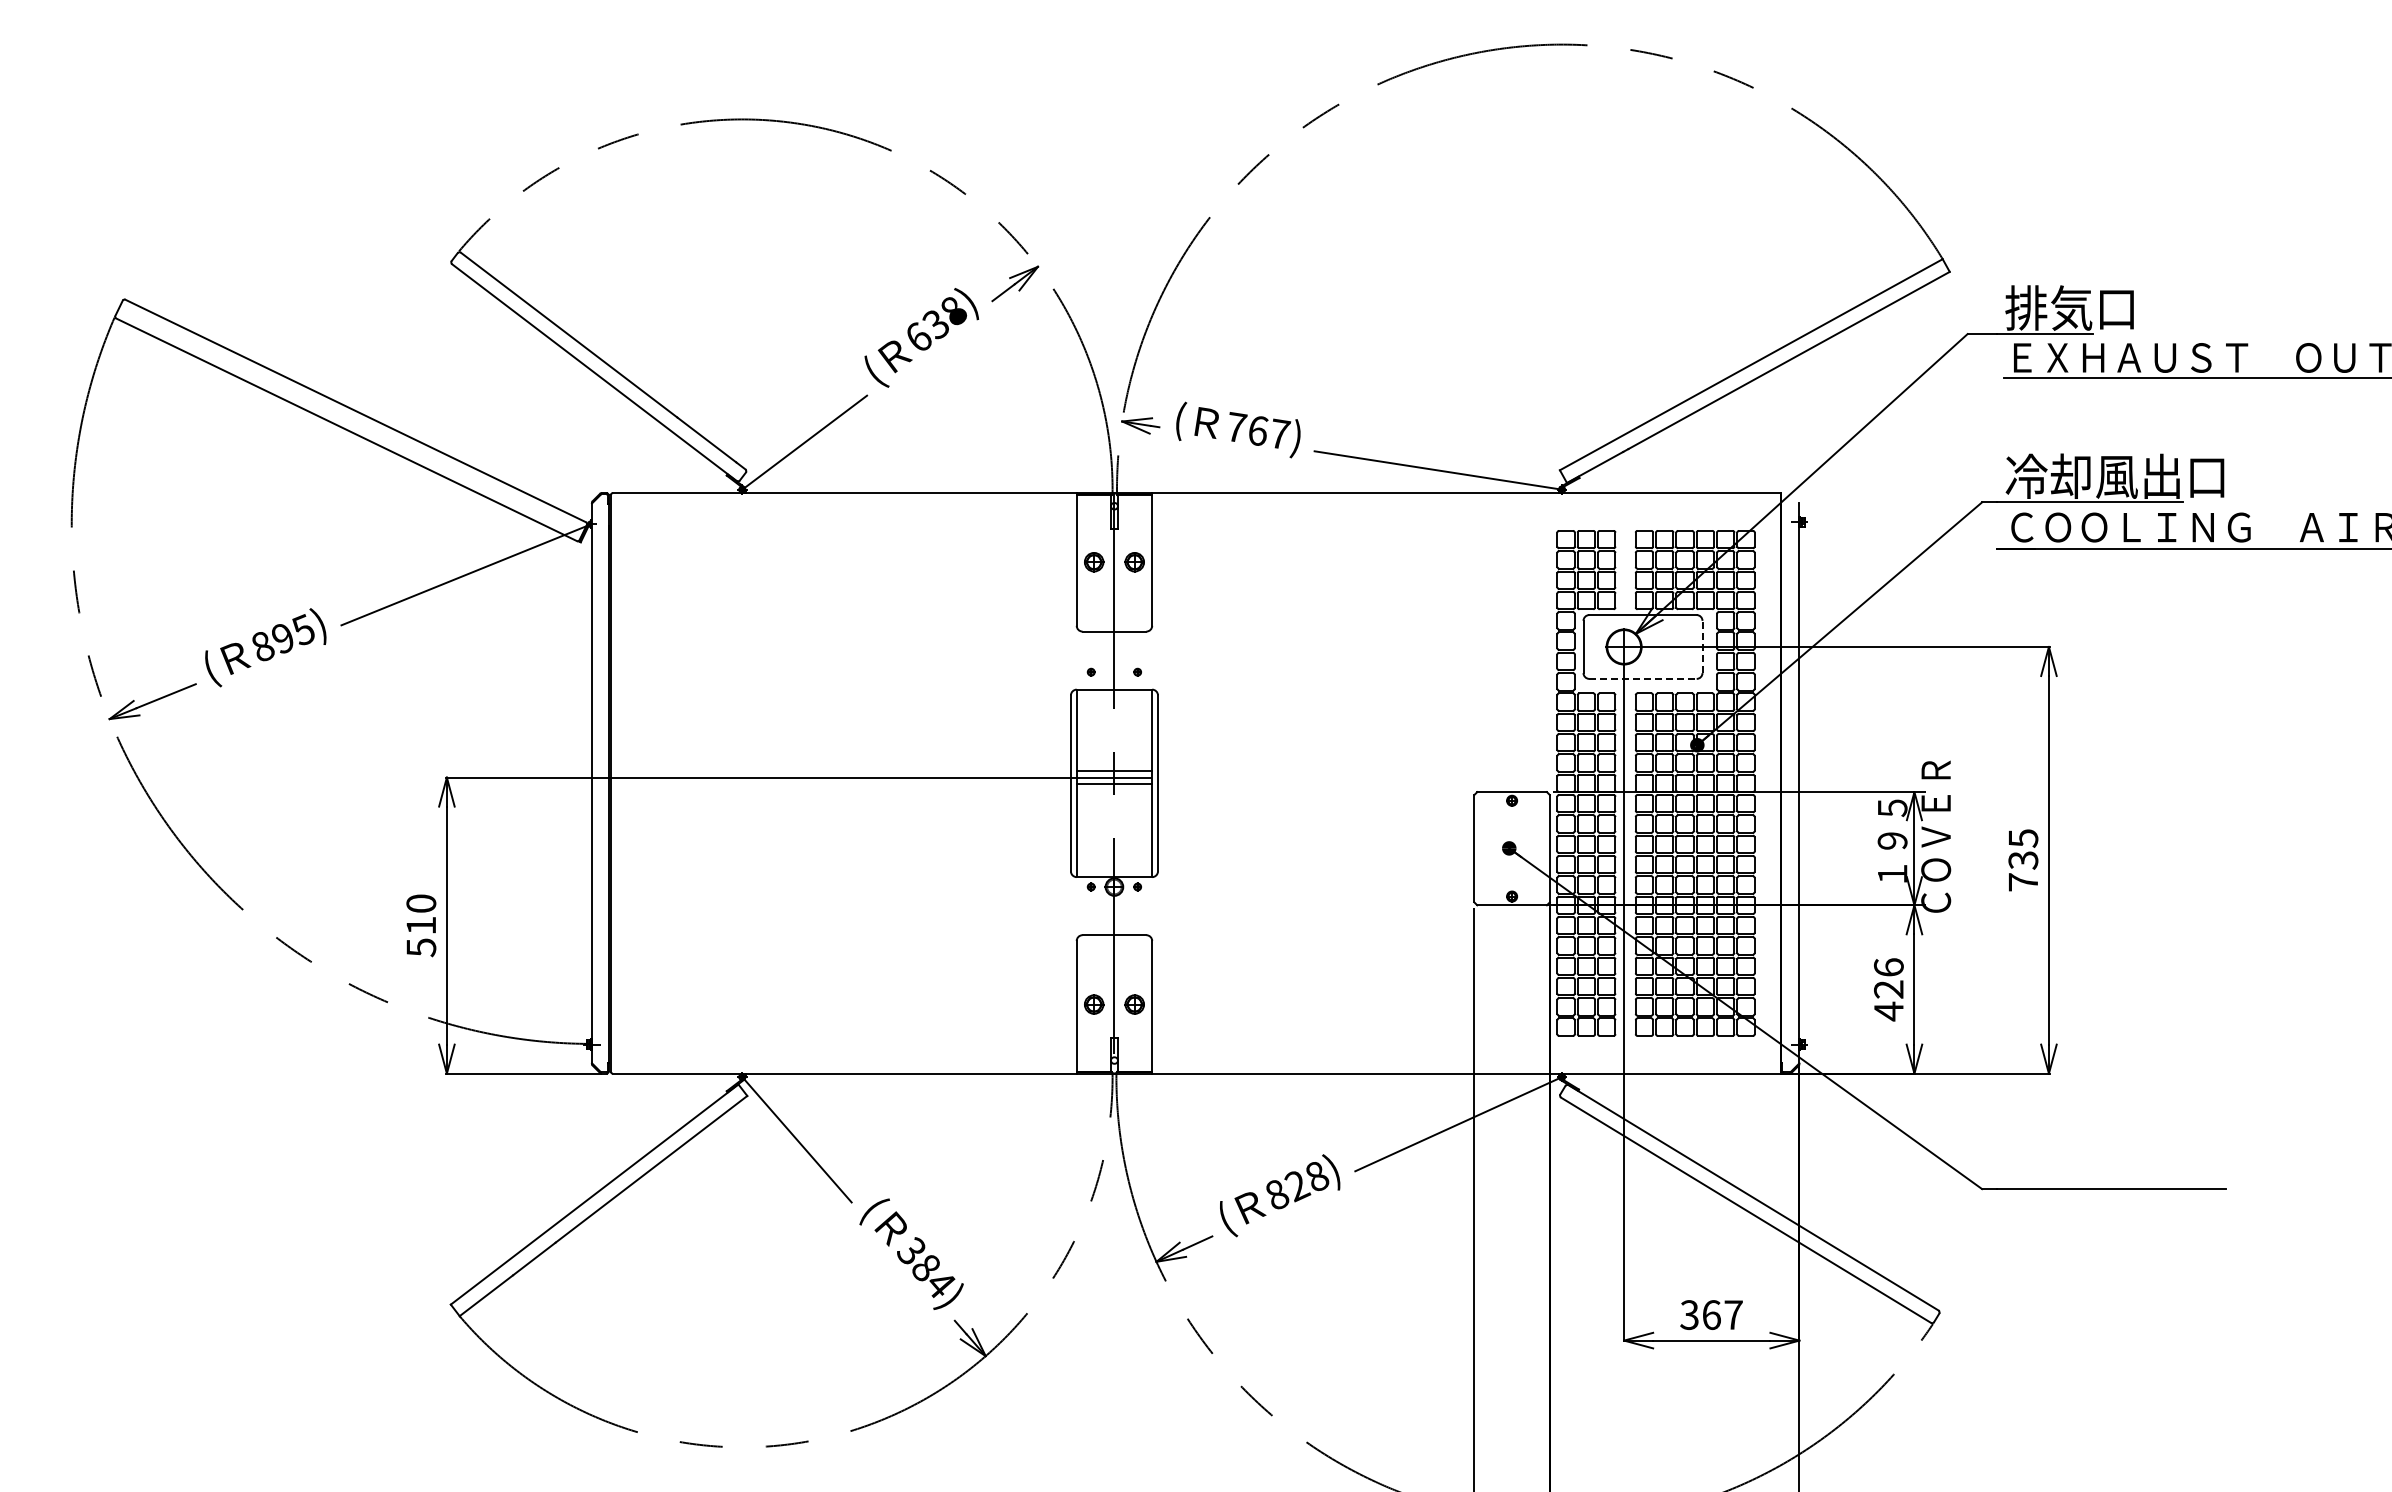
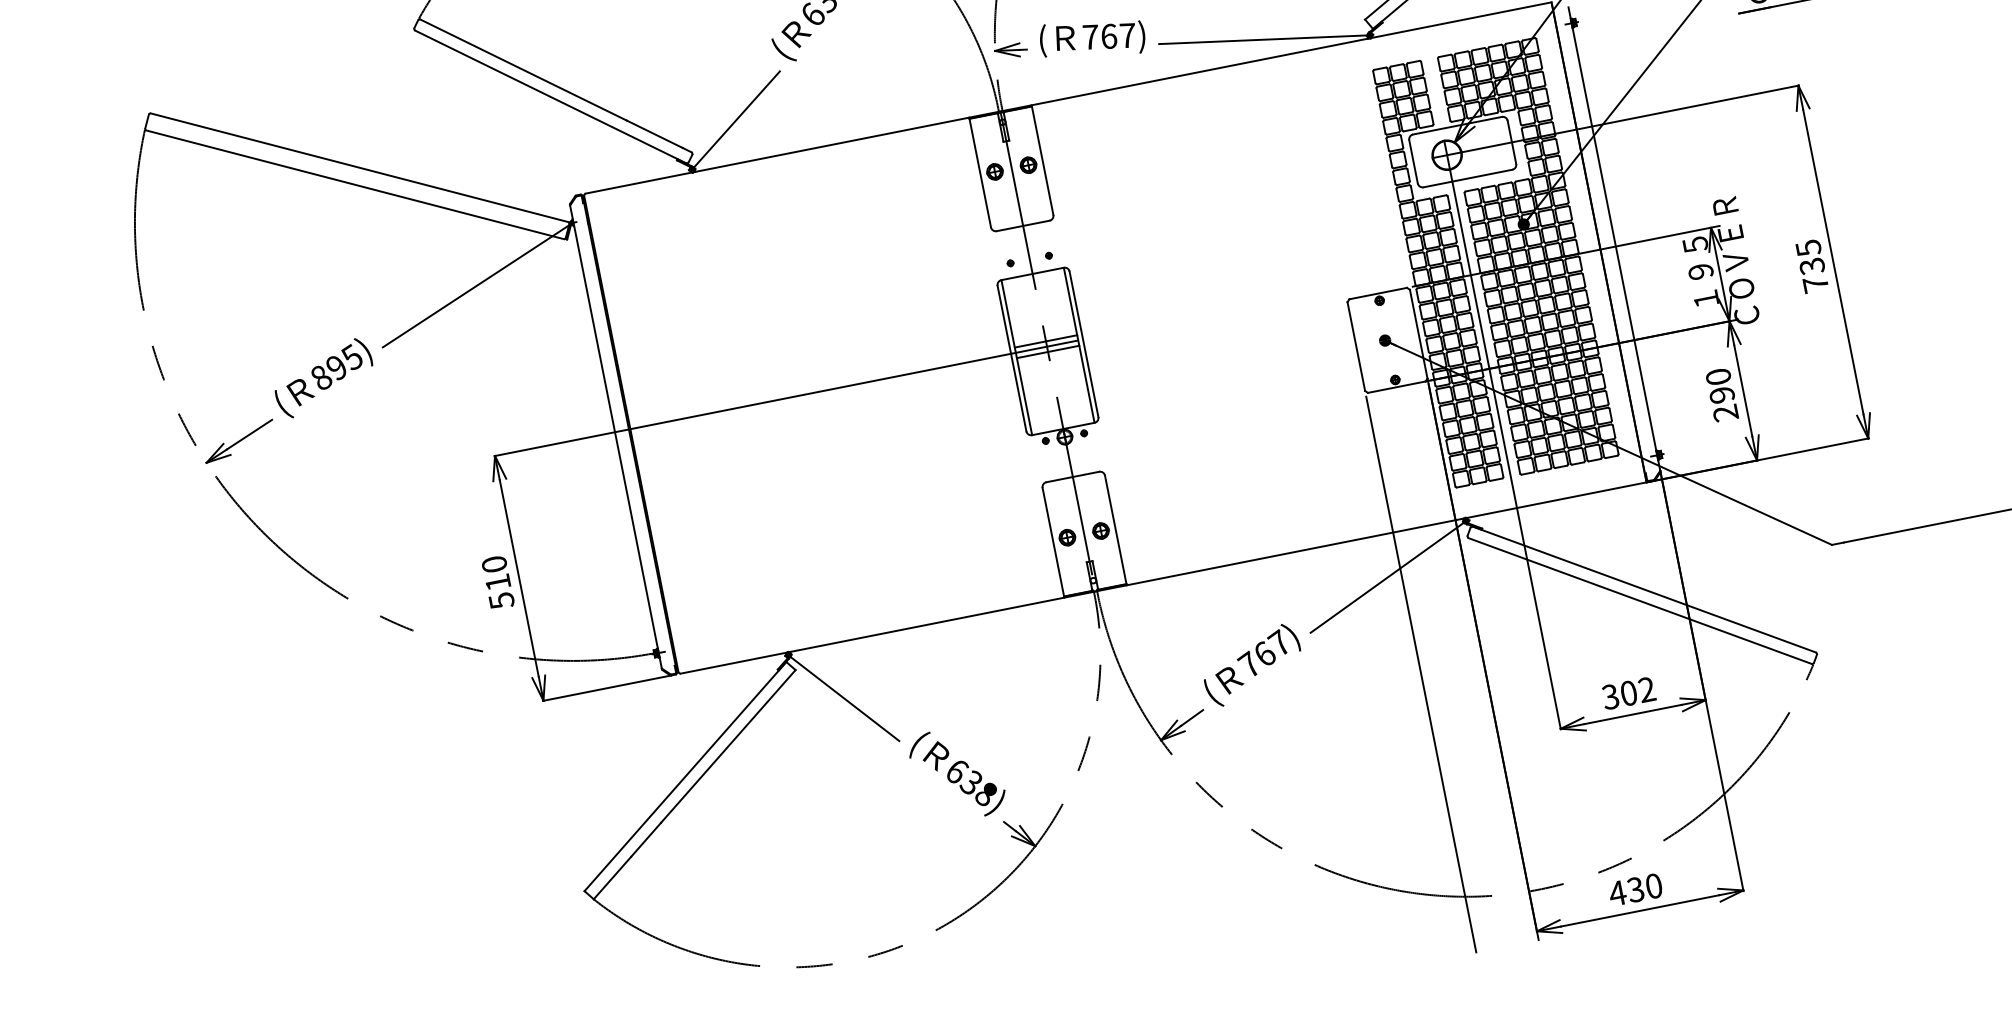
line: (1702, 646) -> (1511, 141), dashed -> solid
line: (1643, 678) -> (1468, 178), dashed -> solid
text: (1888, 989) -> (1721, 395), 426 -> 290
text: (1296, 1184) -> (1264, 653), 828) -> 767)
text: (926, 1267) -> (971, 782), 384) -> 638)
text: (1722, 1314) -> (1637, 691), 367 -> 302

